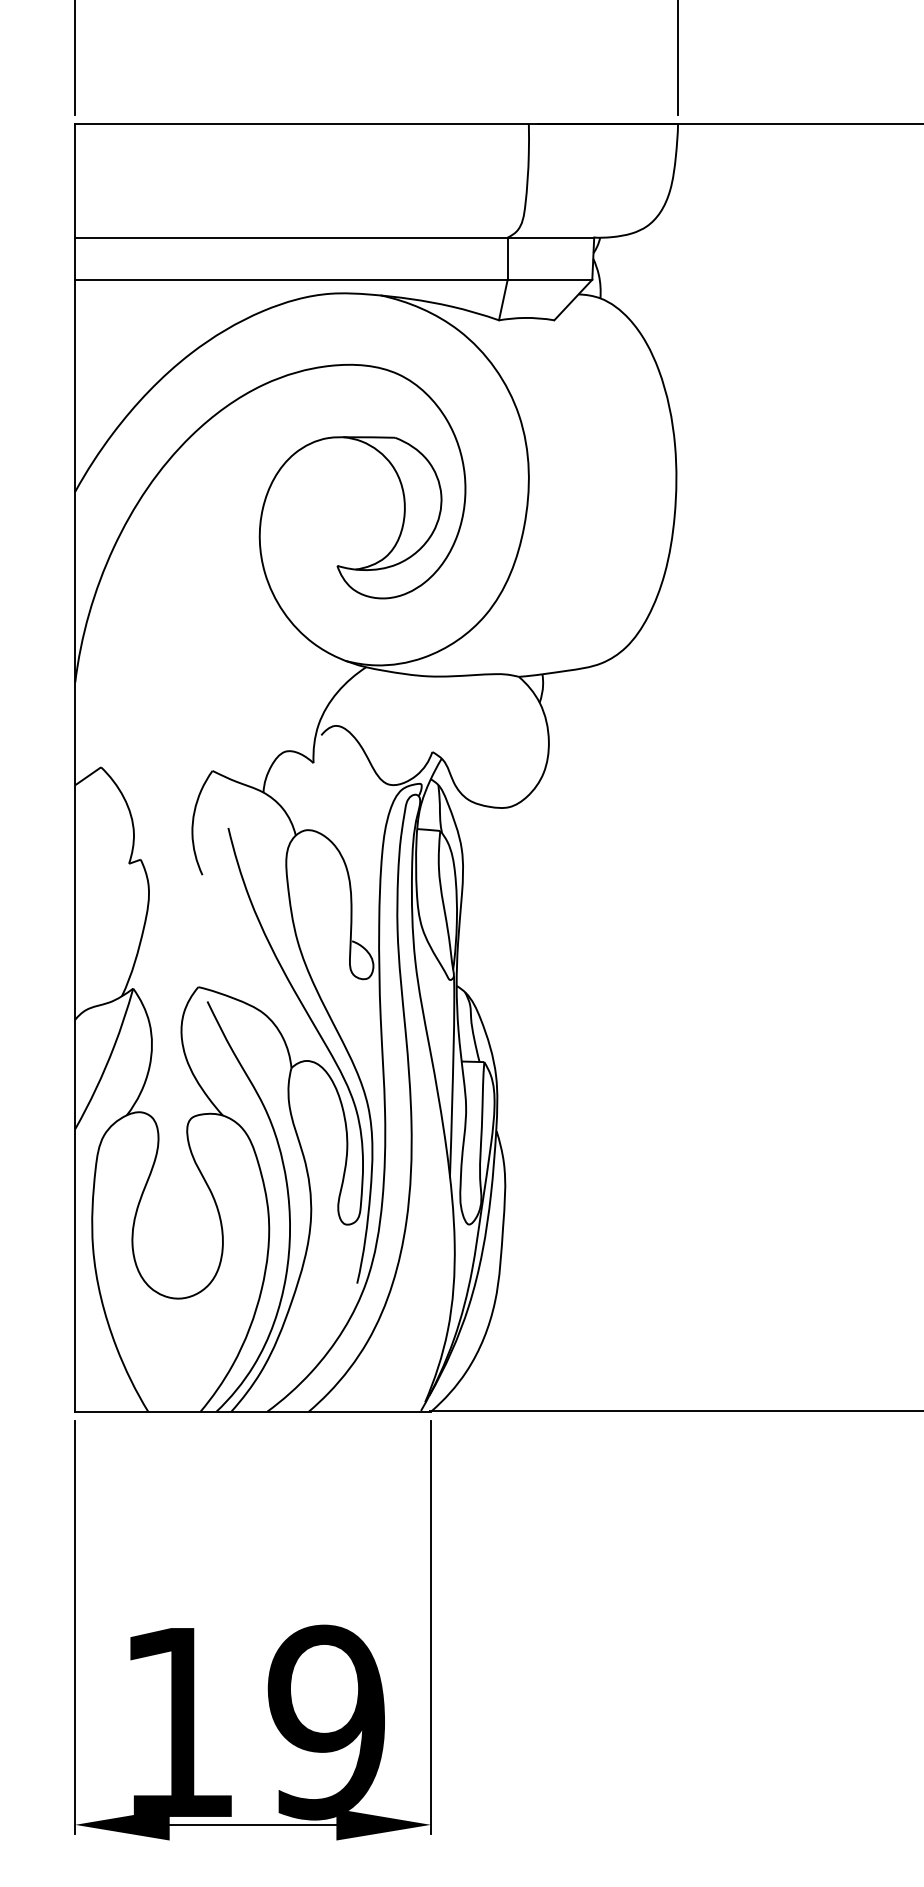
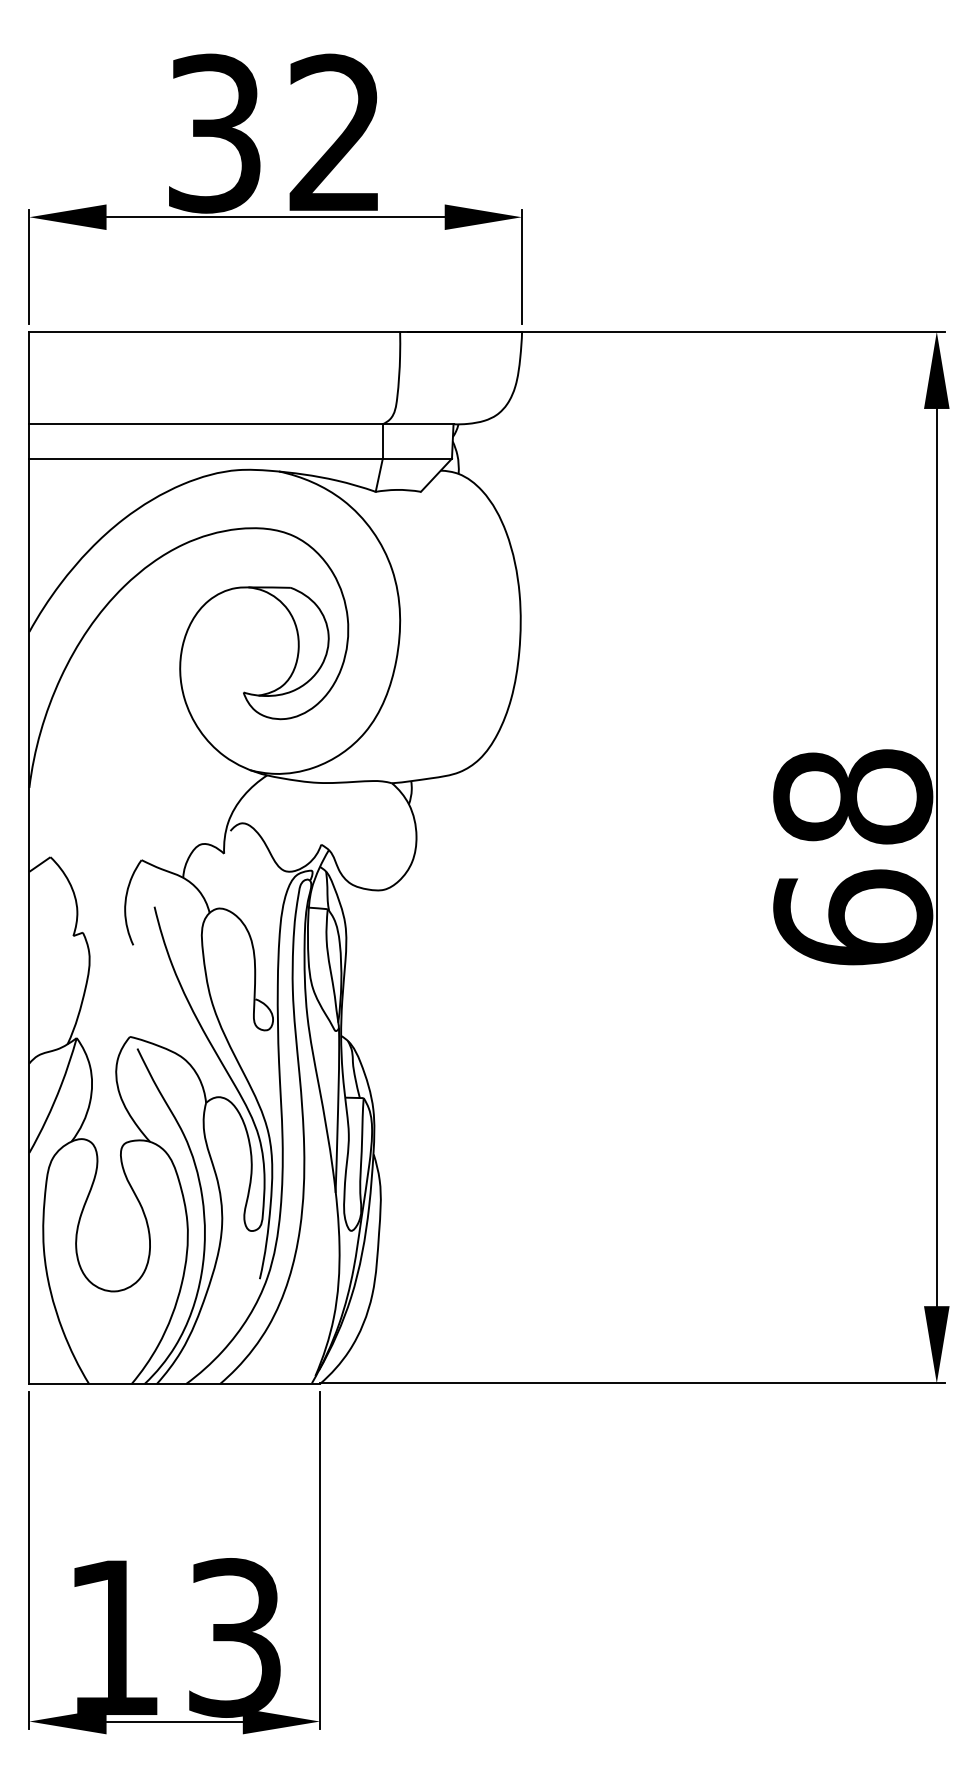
text: (326, 1722) -> (234, 1637), 19 -> 13

